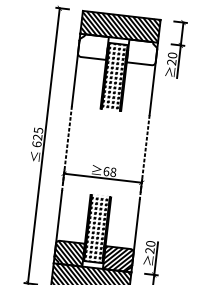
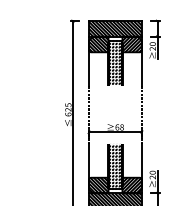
hatch: (92, 46) -> (98, 44), added
hatch: (142, 52) -> (132, 44), added

